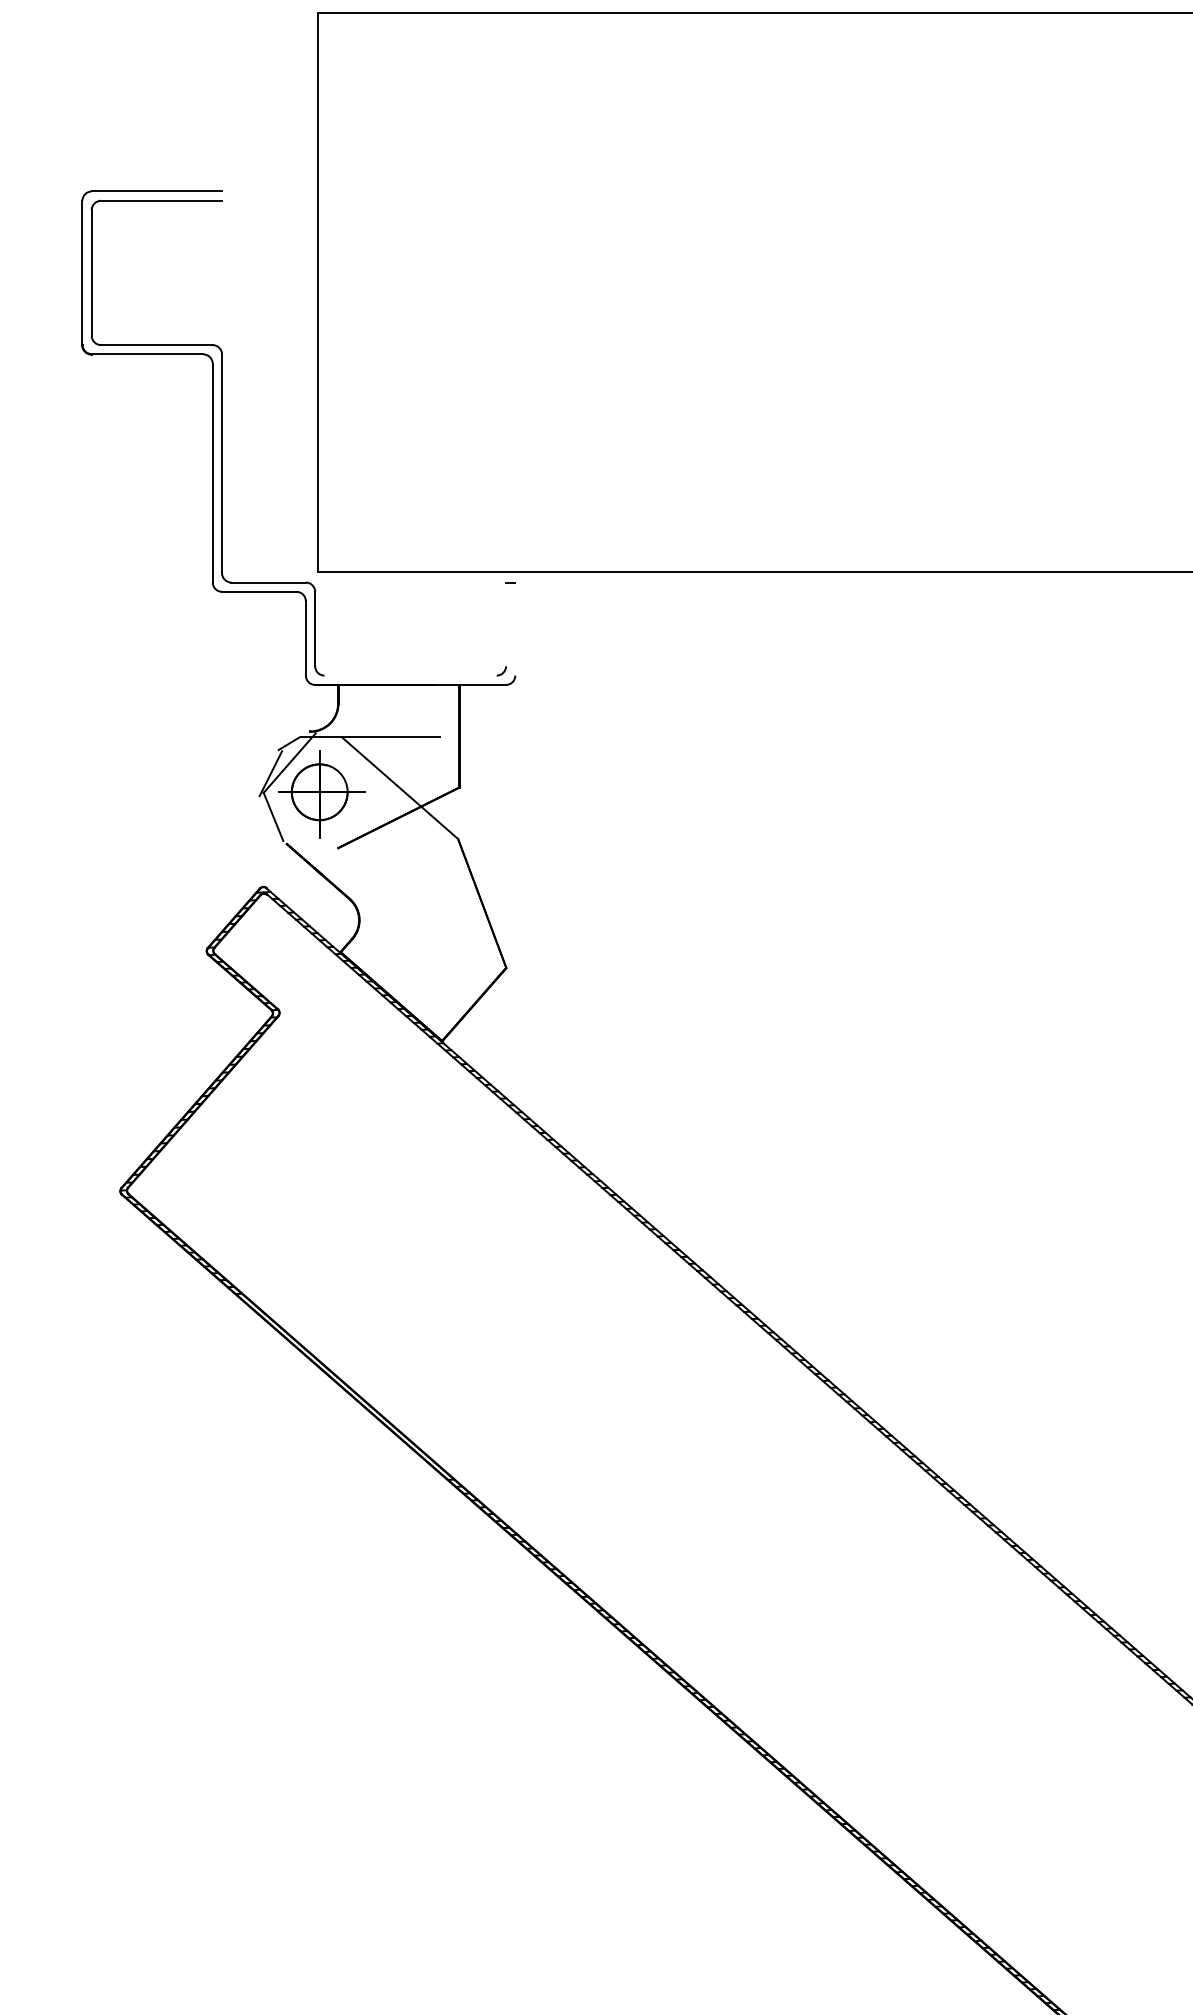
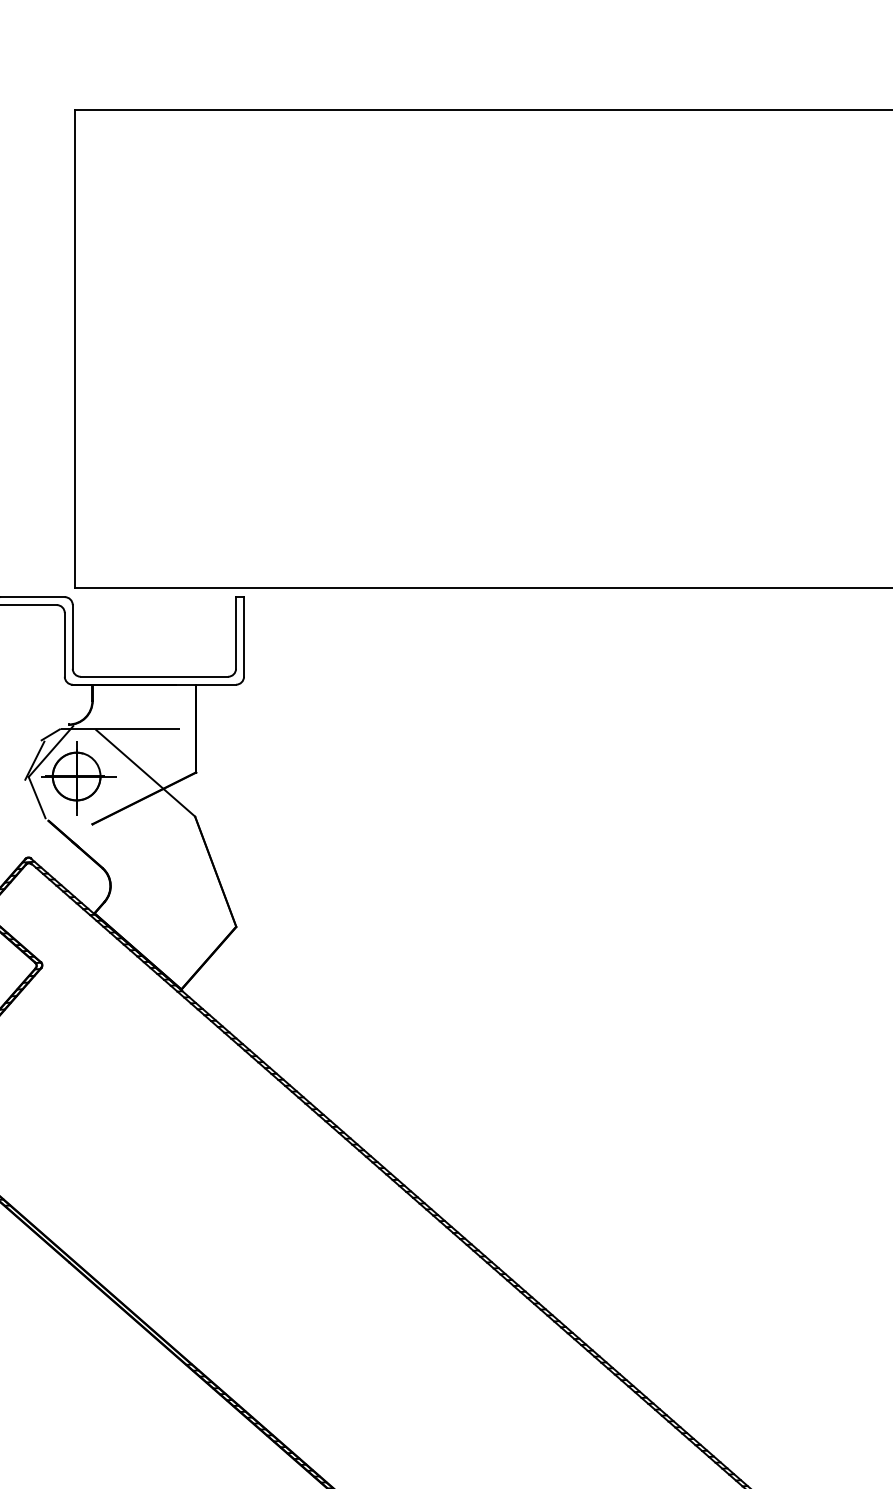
line: (506, 624) -> (236, 633), added
line: (515, 628) -> (244, 636), added
line: (410, 675) -> (154, 676), added

